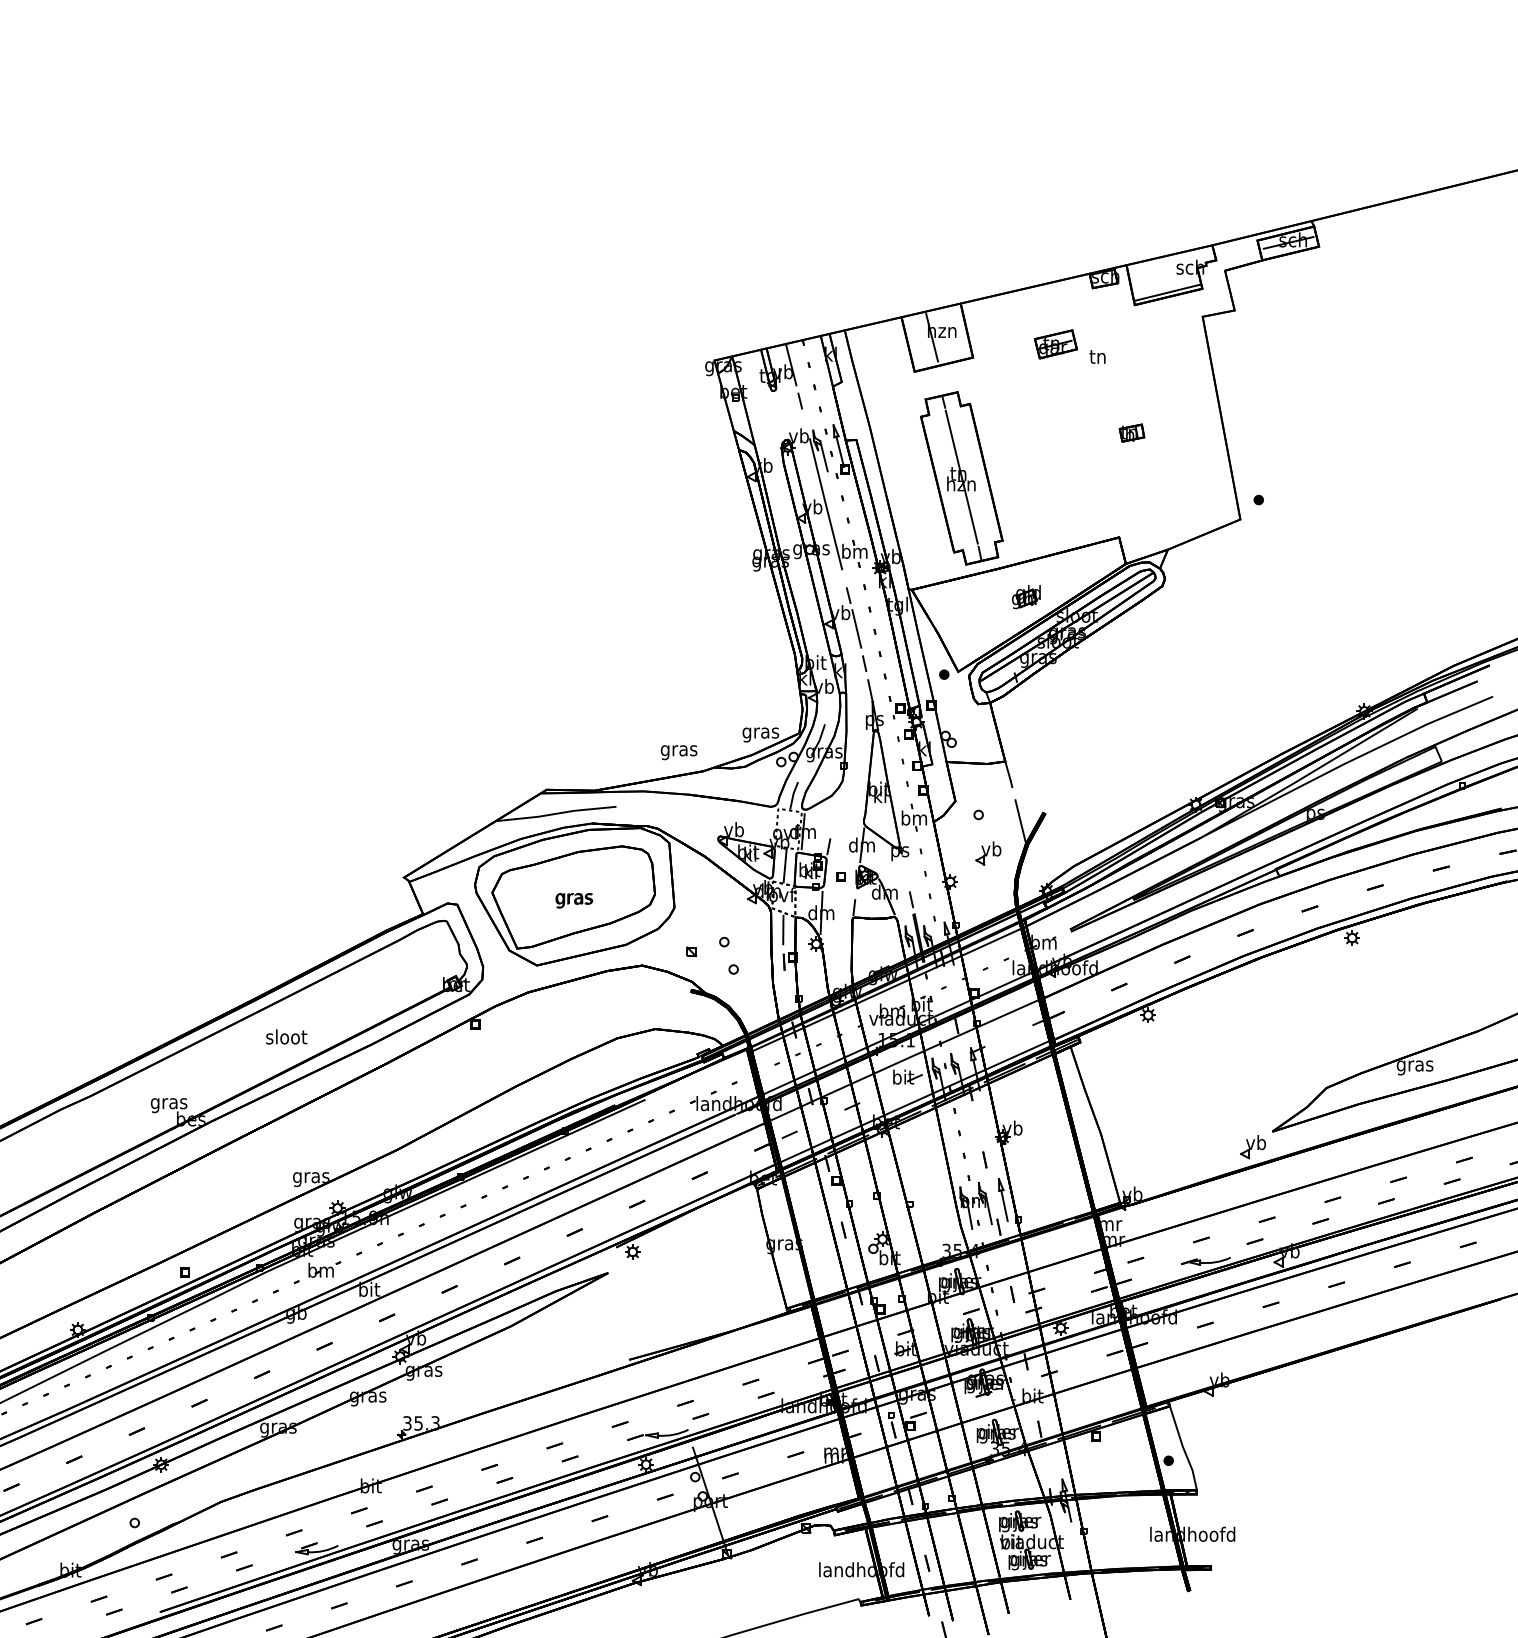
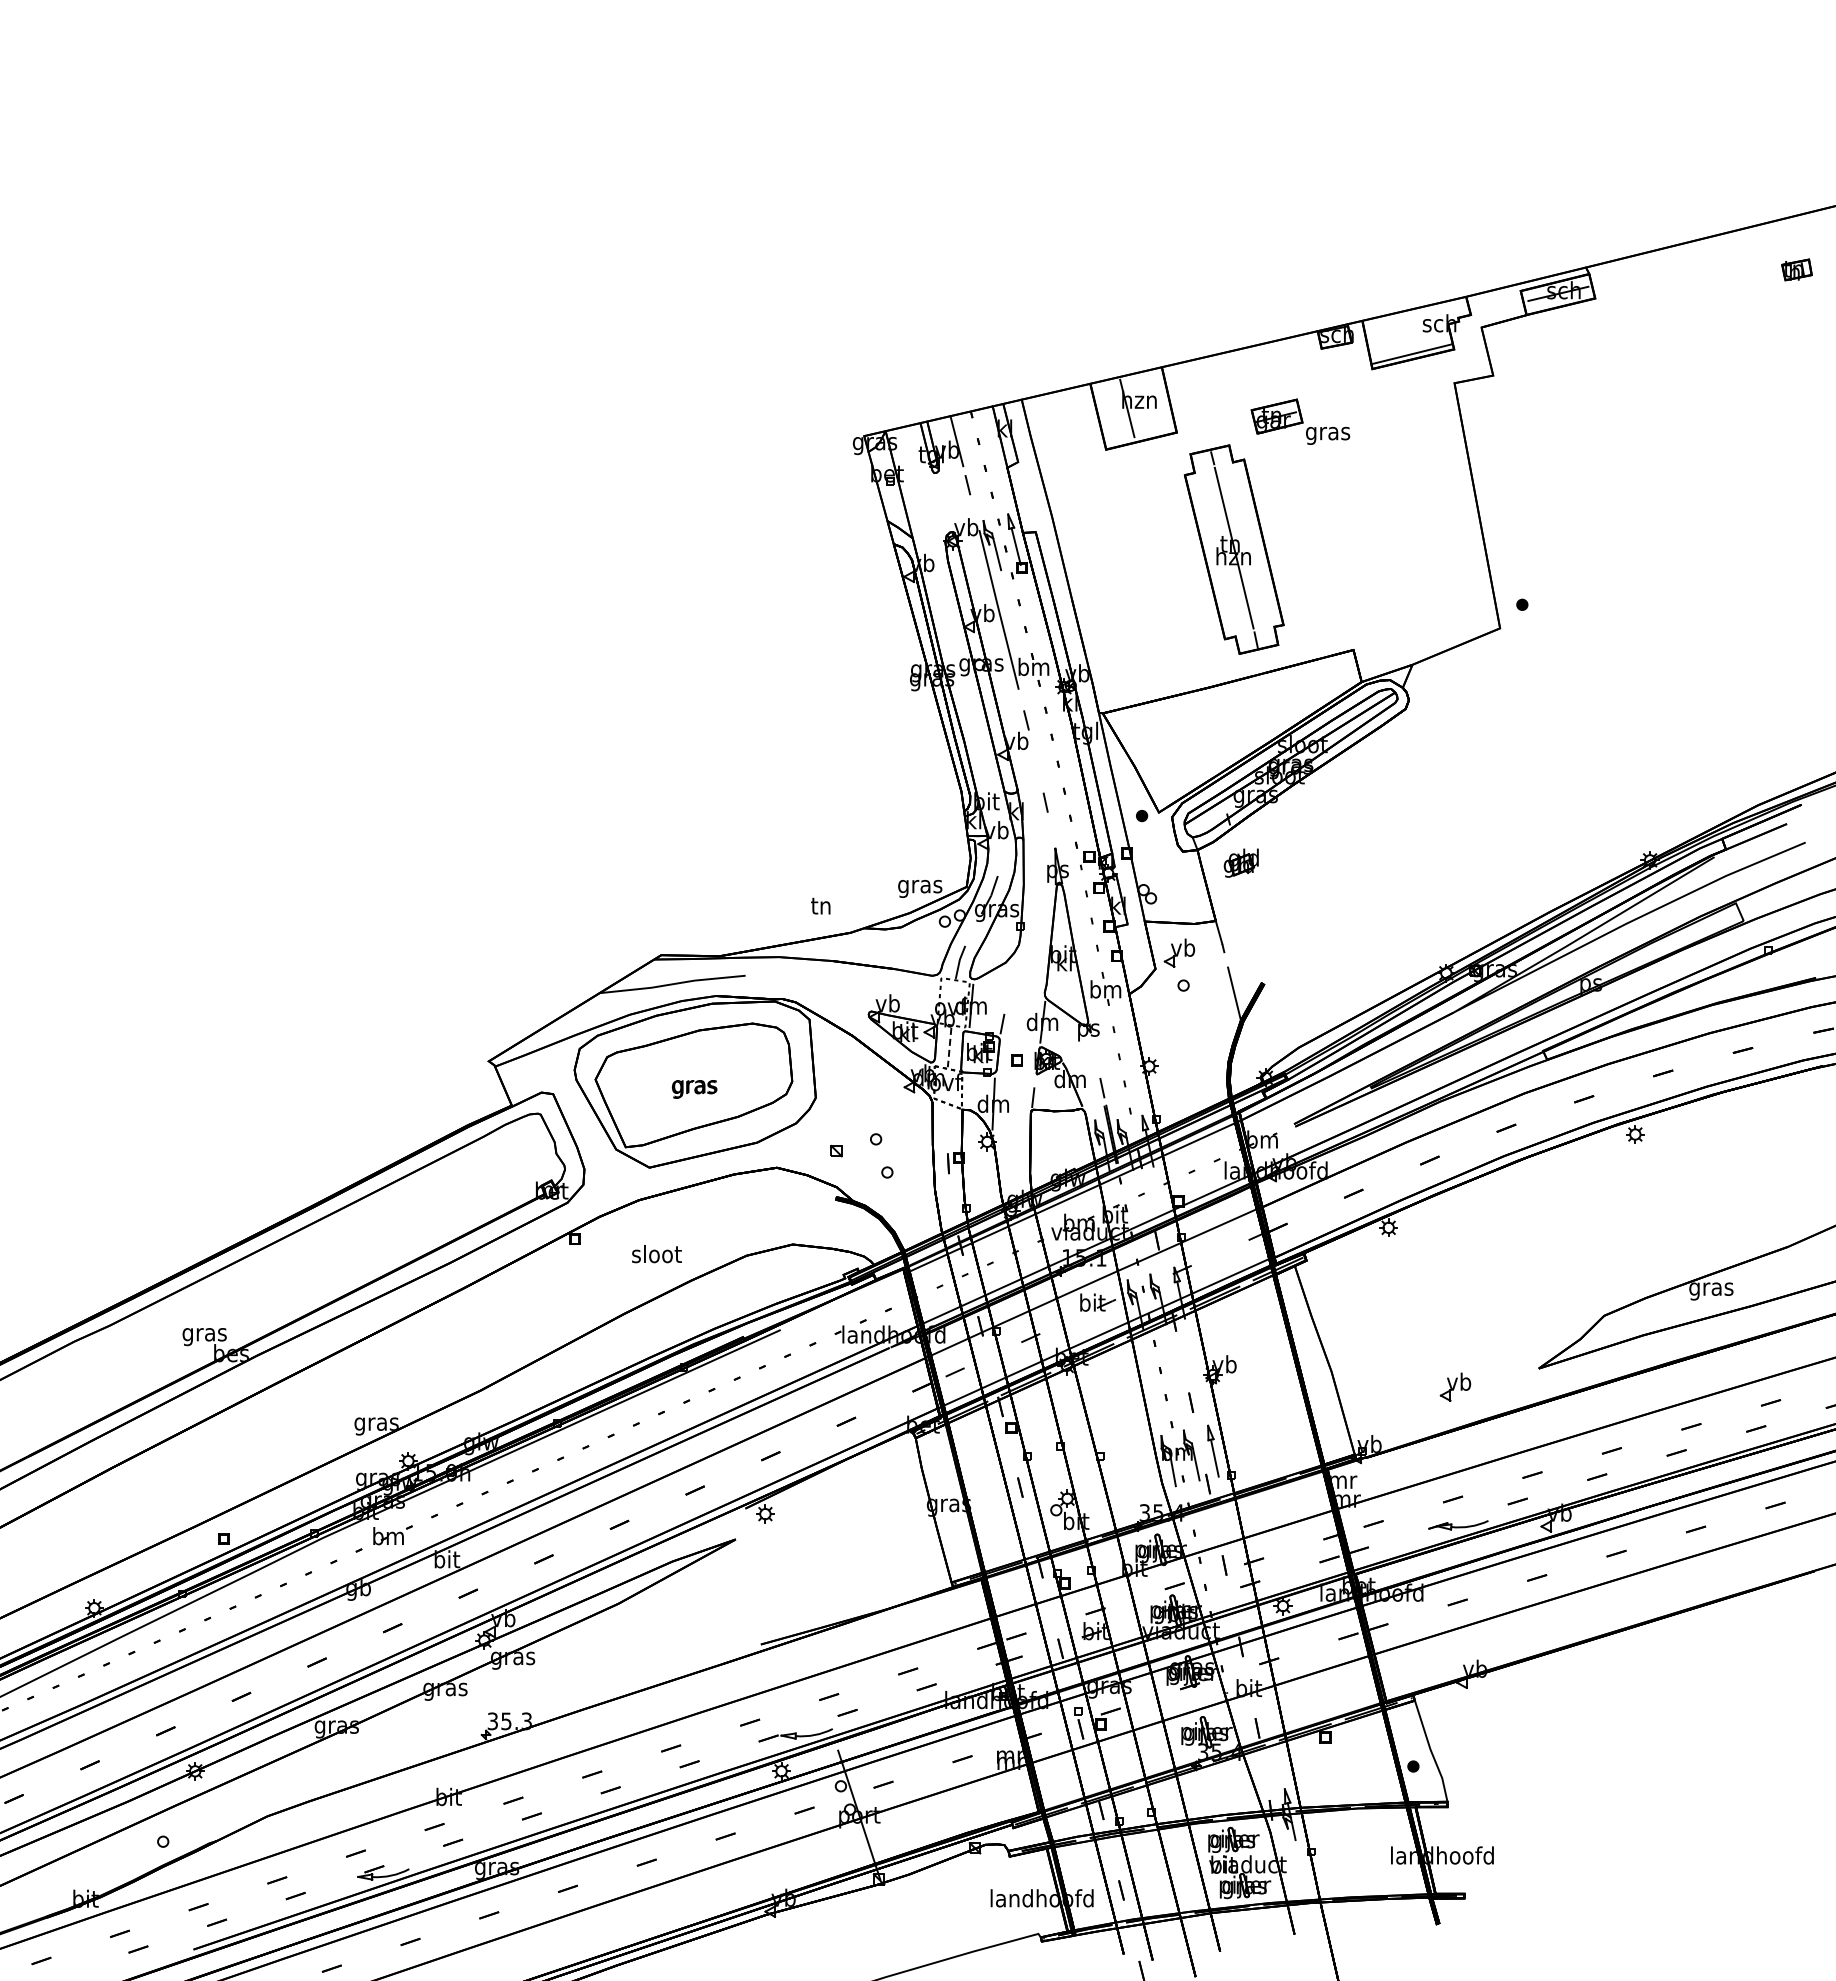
text: (1098, 358) -> (1328, 433), tn -> gras
part: (1131, 432) -> (1796, 269), moved
part: (961, 478) -> (1233, 549), moved
part: (1025, 596) -> (1240, 862), moved
line: (856, 628) -> (1035, 760), removed
line: (870, 689) -> (1052, 834), removed
text: (679, 751) -> (821, 908), gras -> tn
part: (988, 852) -> (1179, 952), moved
line: (785, 866) -> (949, 1047), solid -> dashed
line: (783, 929) -> (947, 1124), removed
text: (286, 1037) -> (656, 1254), moved
part: (1253, 1146) -> (1455, 1386), moved

